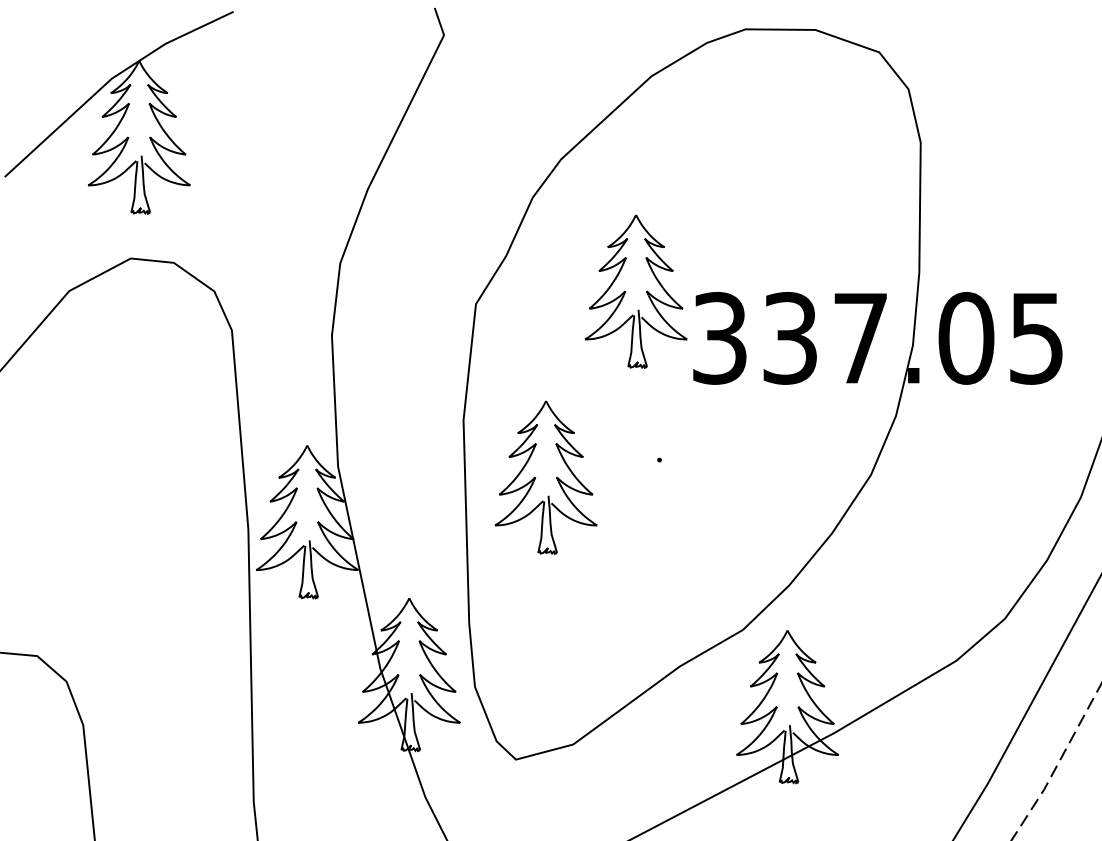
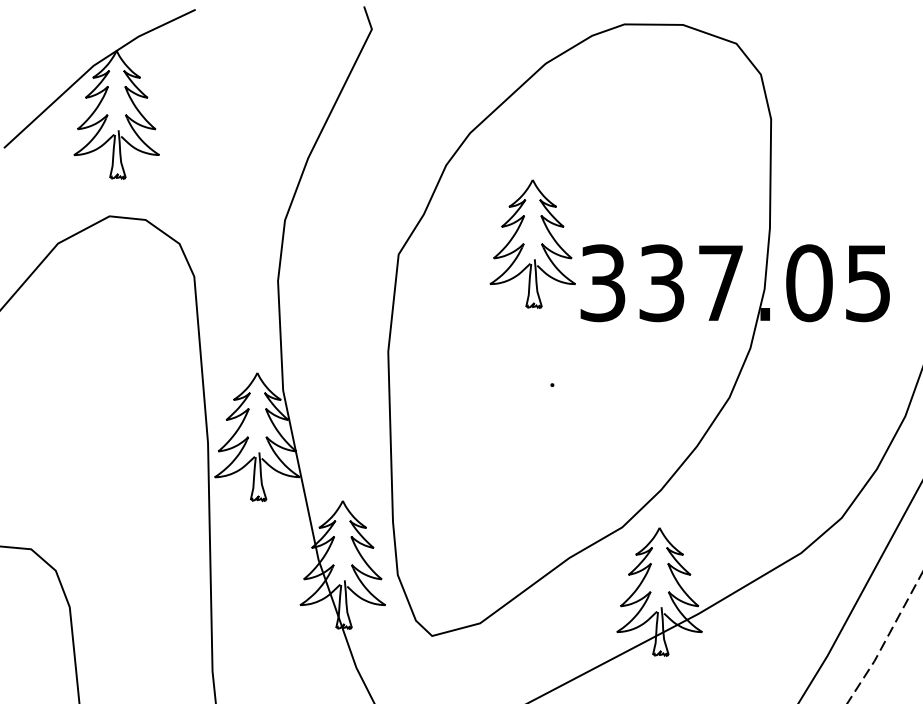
part: (545, 477) -> (456, 399), removed

